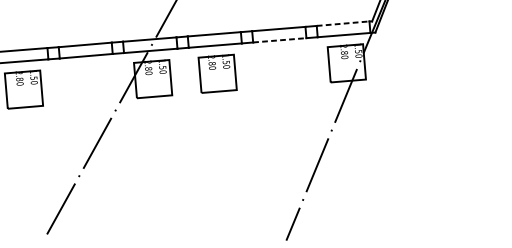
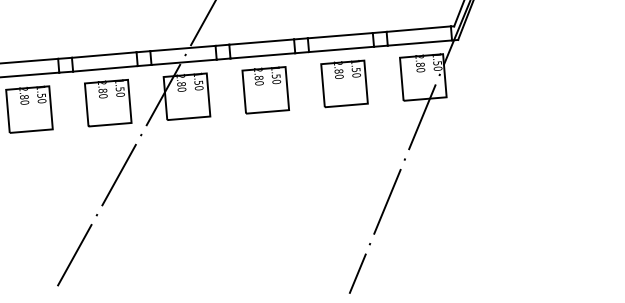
line: (343, 23) -> (419, 29), dashed -> solid
line: (279, 40) -> (341, 49), dashed -> solid
part: (282, 68) -> (344, 83), added
part: (88, 83) -> (108, 102), added

